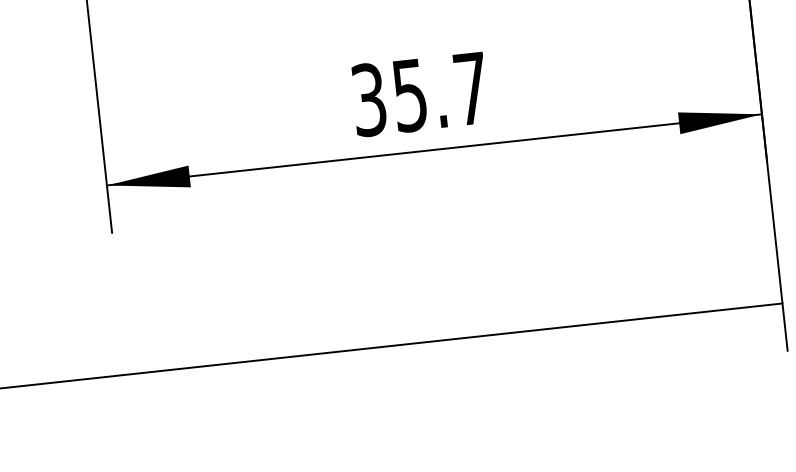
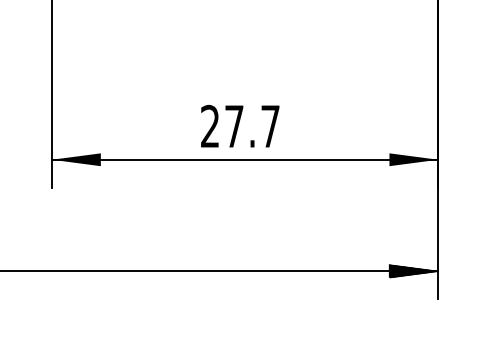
text: (389, 97) -> (222, 126), 35.7 -> 27.7
hatch: (740, 306) -> (413, 270), added

